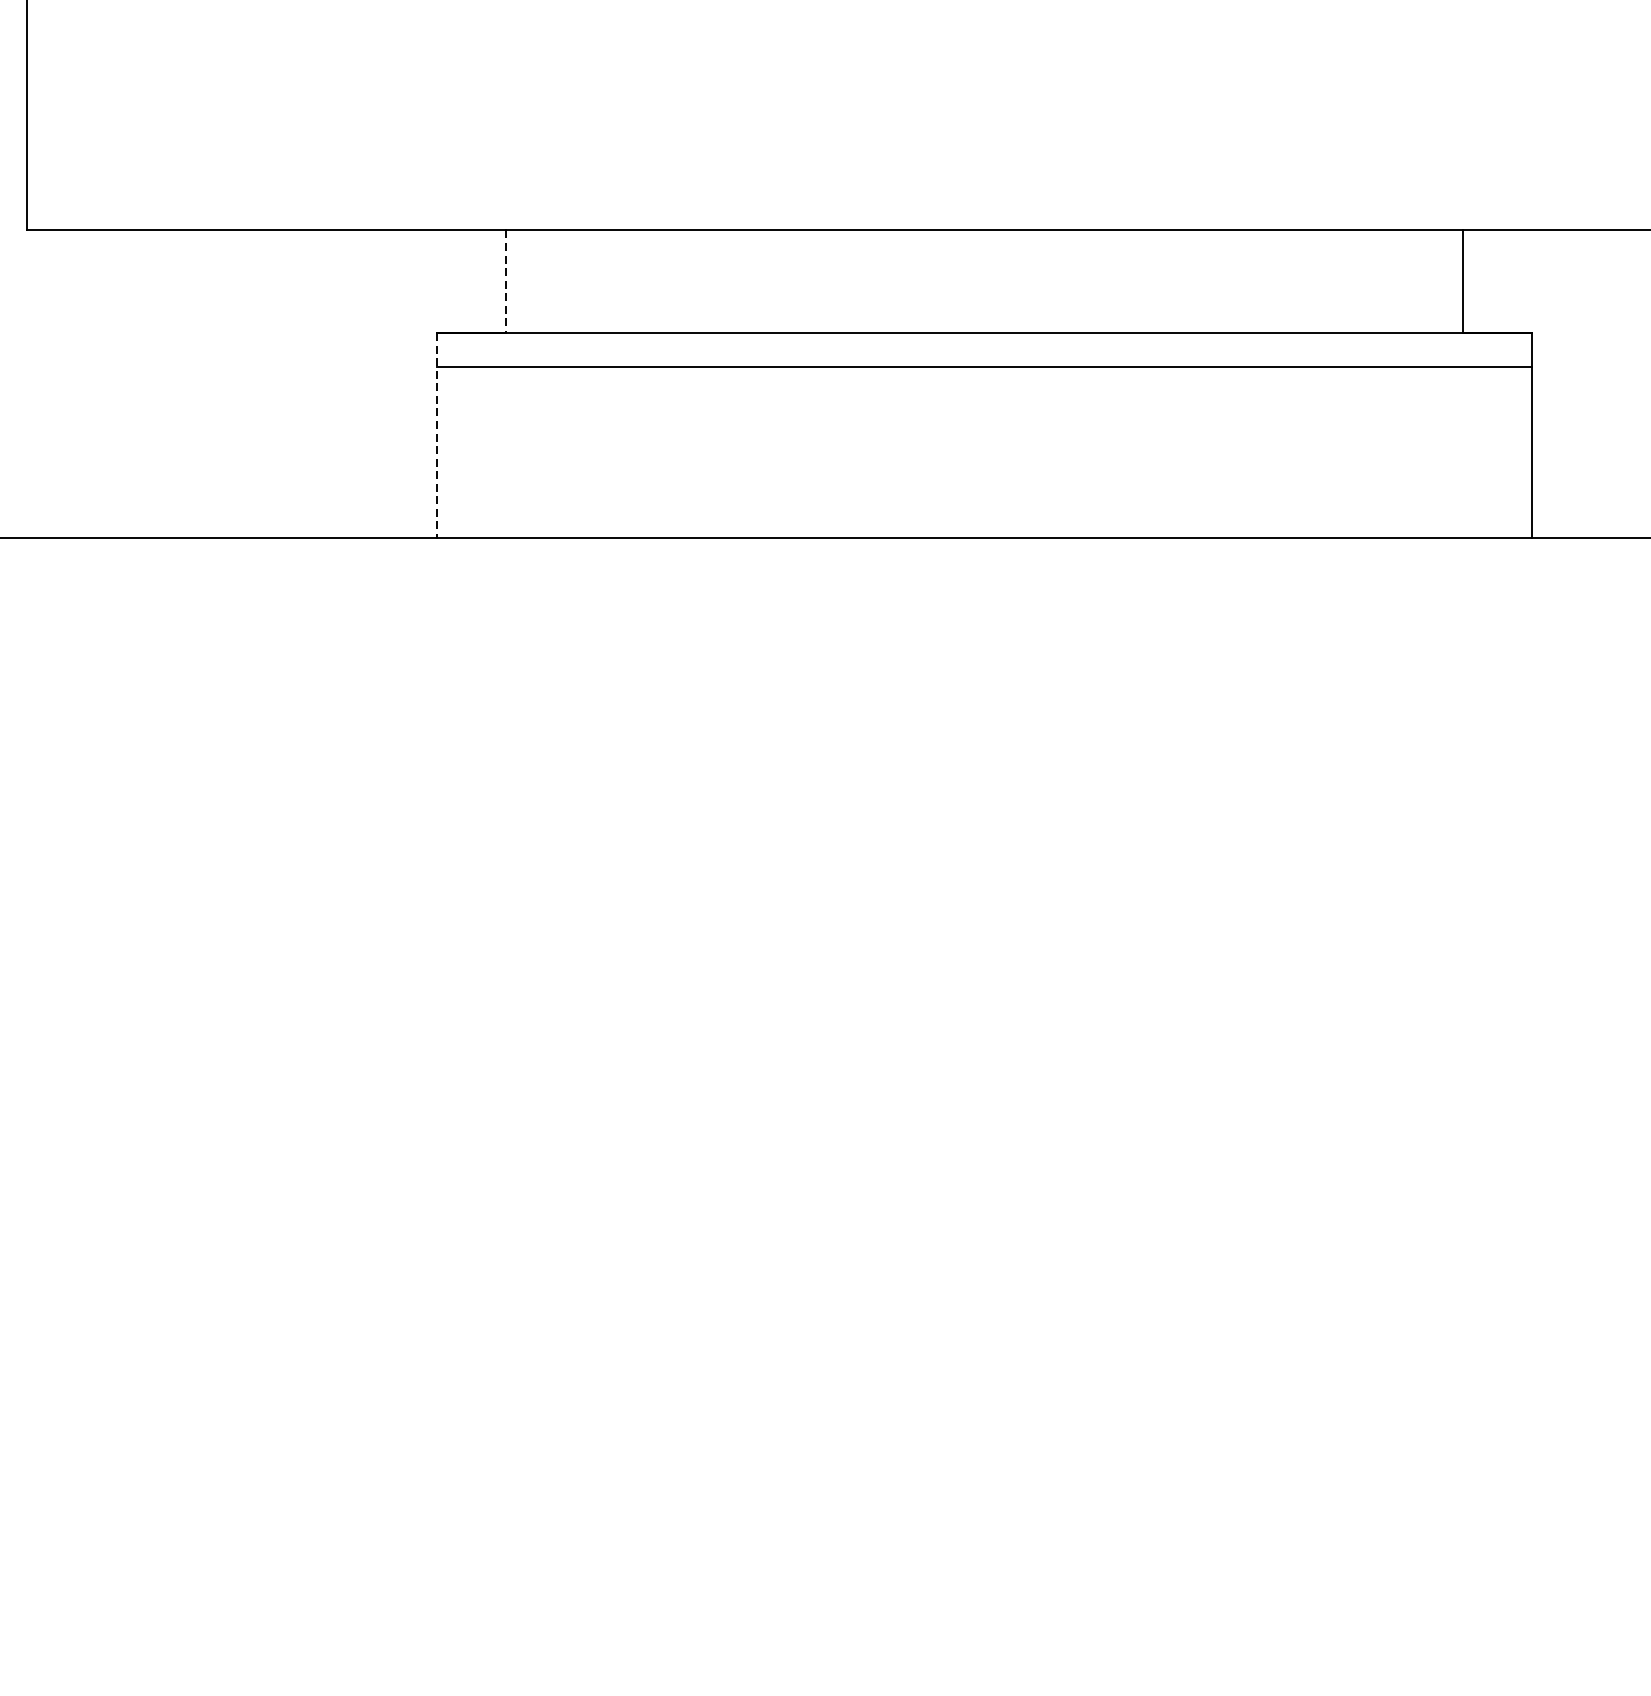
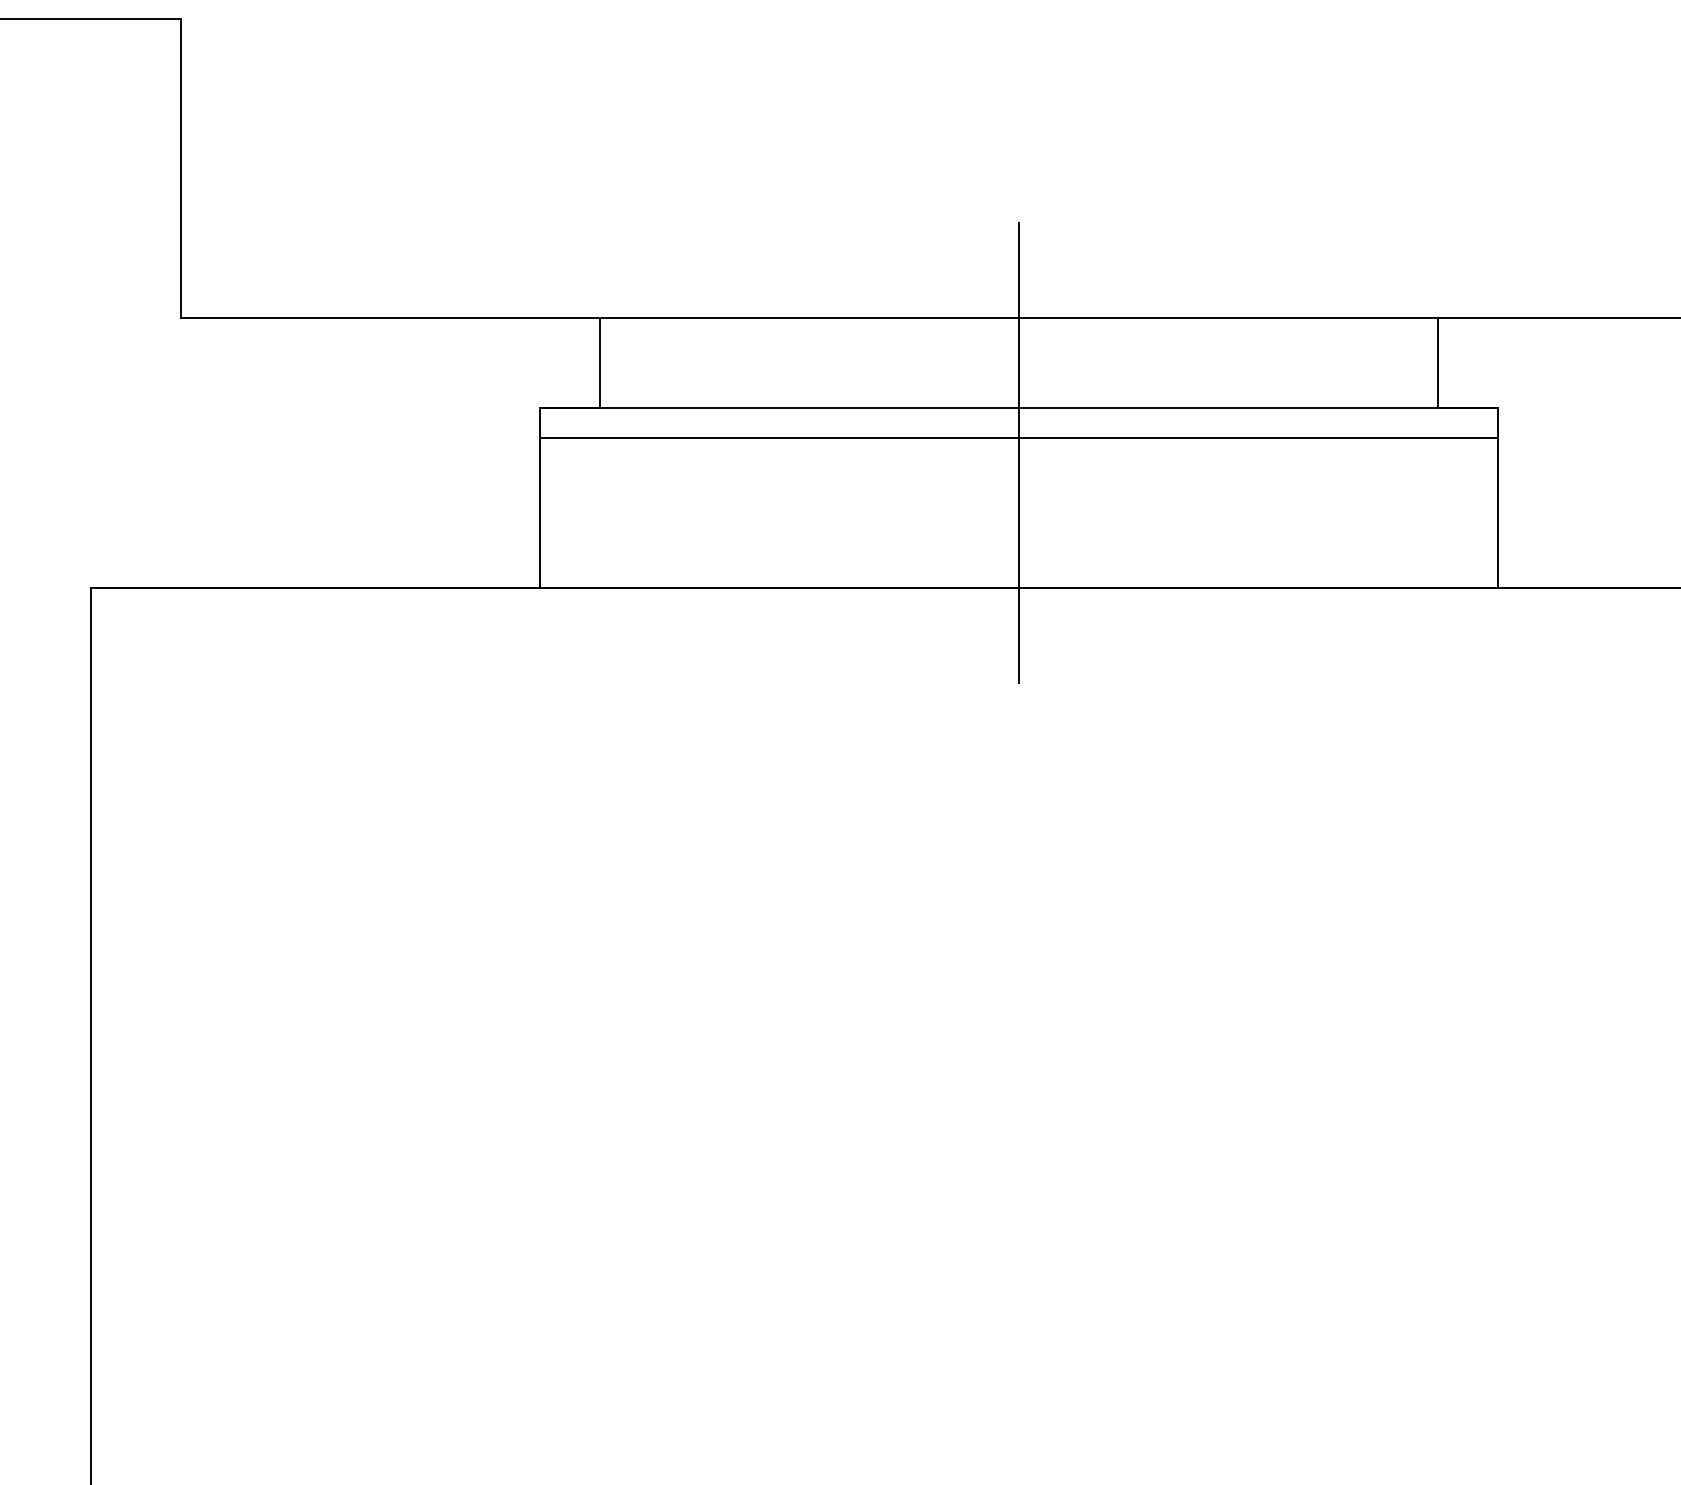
line: (505, 281) -> (599, 363), dashed -> solid
line: (985, 384) -> (1019, 453), added
line: (436, 436) -> (539, 498), dashed -> solid

